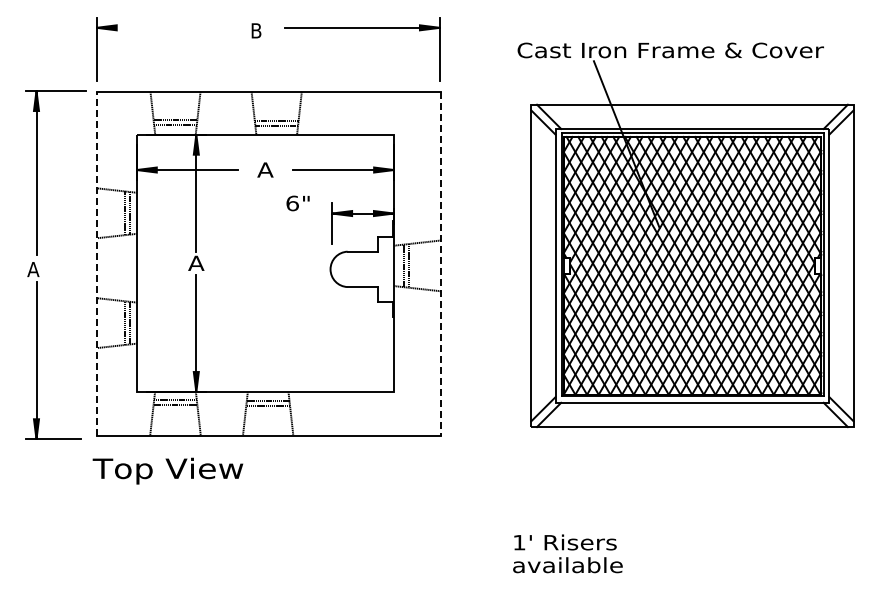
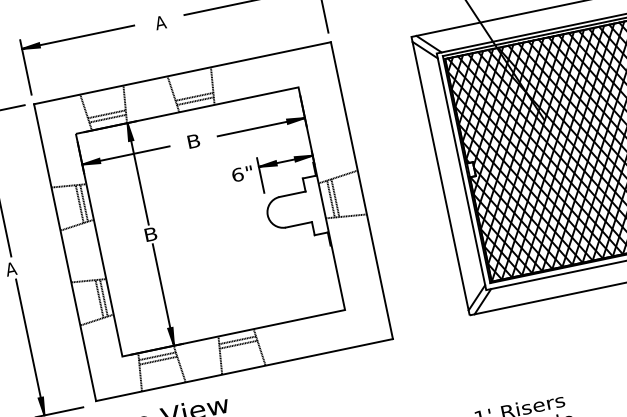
line: (161, 27) -> (78, 36), added
text: (256, 30) -> (160, 22), B -> A
text: (265, 169) -> (193, 140), A -> B
text: (297, 203) -> (241, 174), moved
text: (196, 262) -> (150, 233), A -> B
line: (97, 263) -> (65, 252), dashed -> solid
line: (440, 263) -> (361, 190), dashed -> solid

